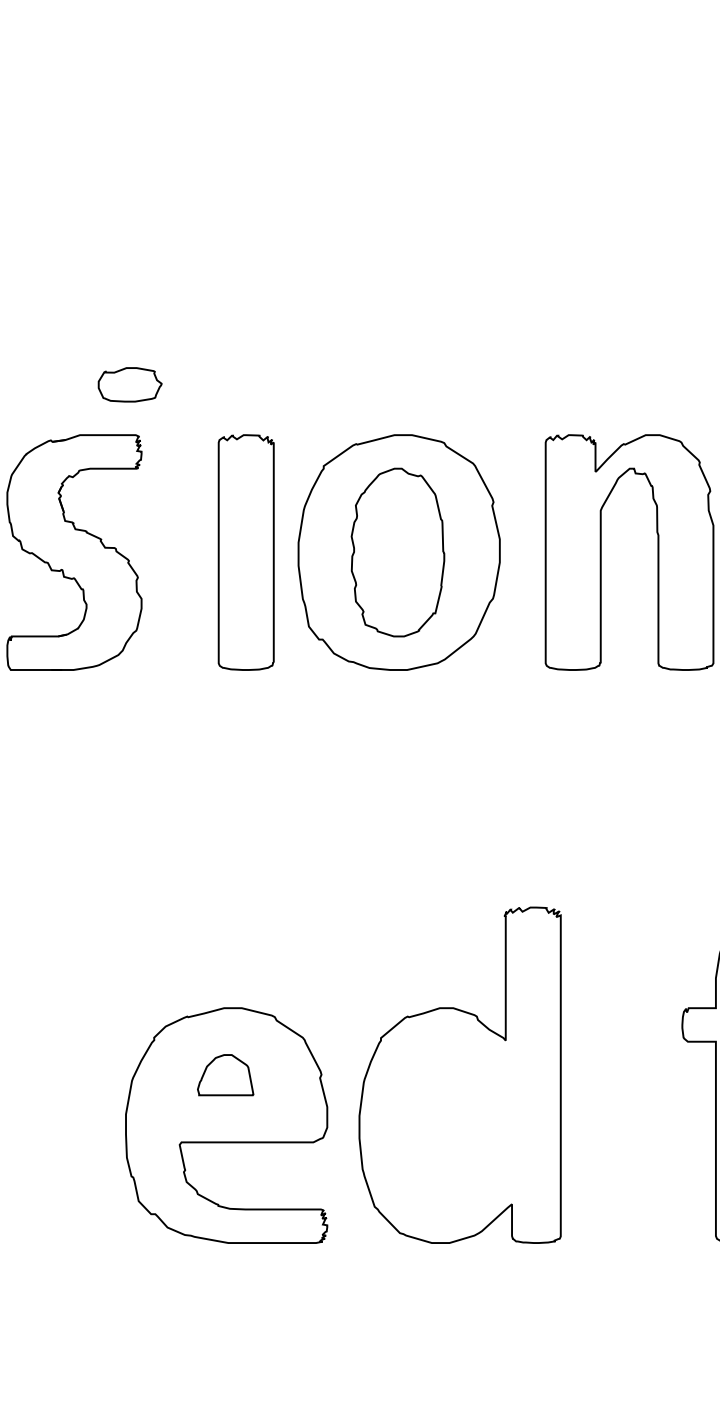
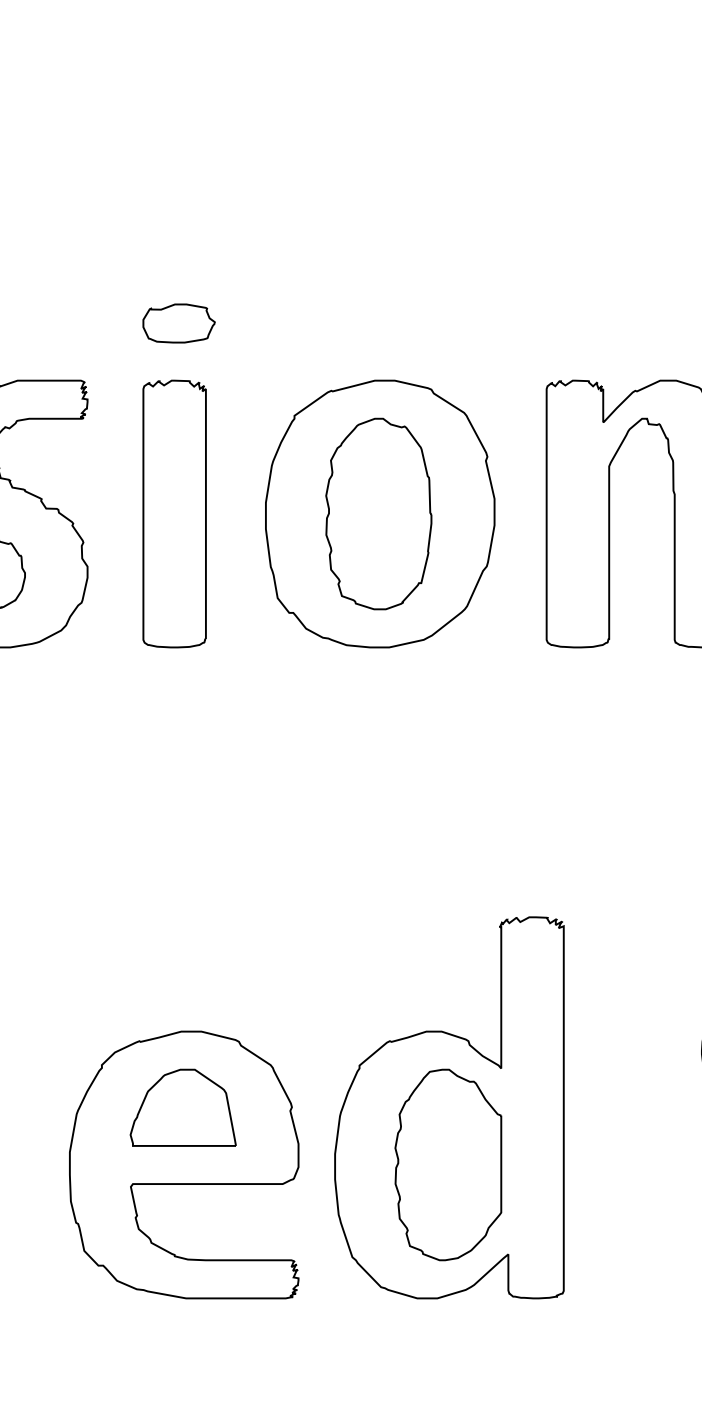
part: (129, 384) -> (178, 323), moved
part: (245, 552) -> (173, 513), moved
part: (225, 1074) -> (182, 1106), size x1.67
part: (458, 1125) -> (447, 1164), added

